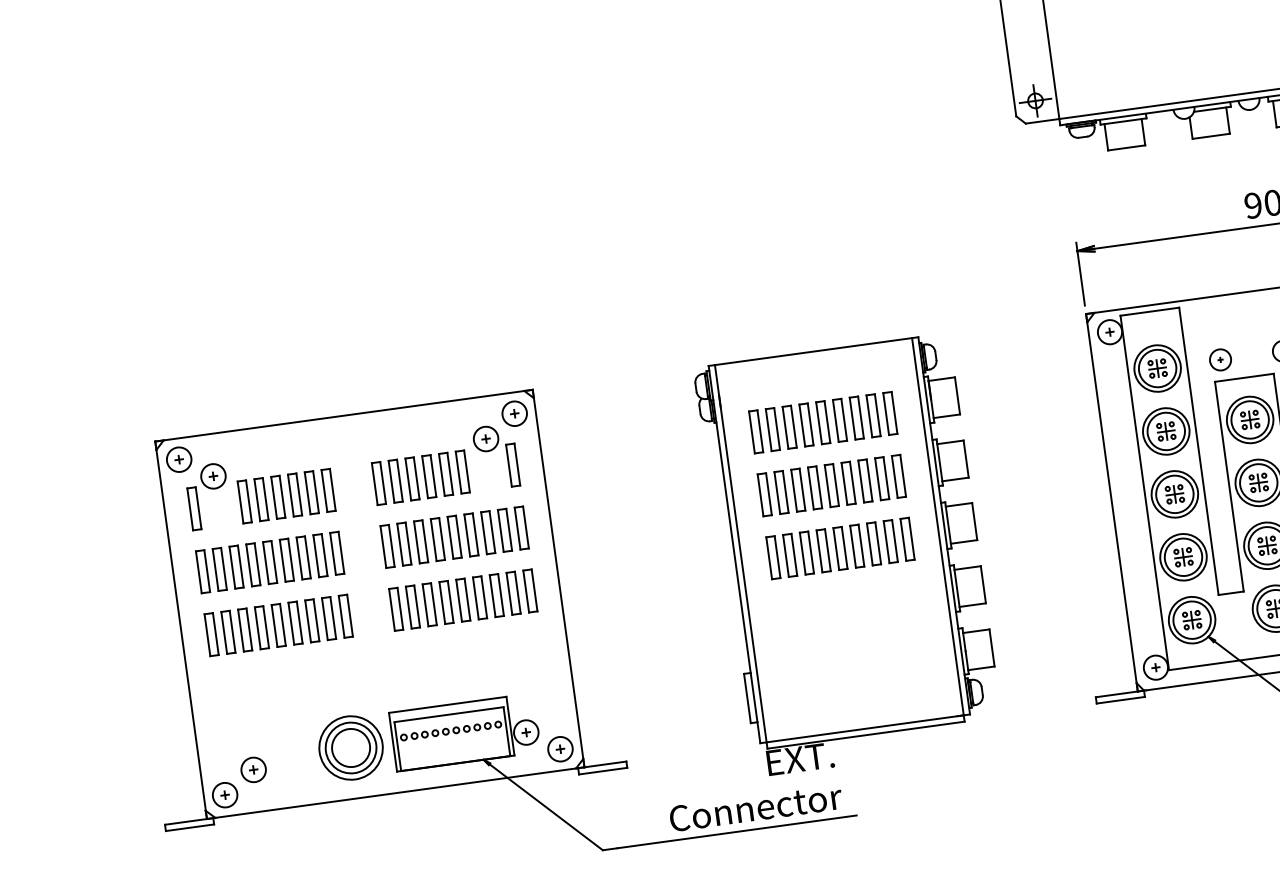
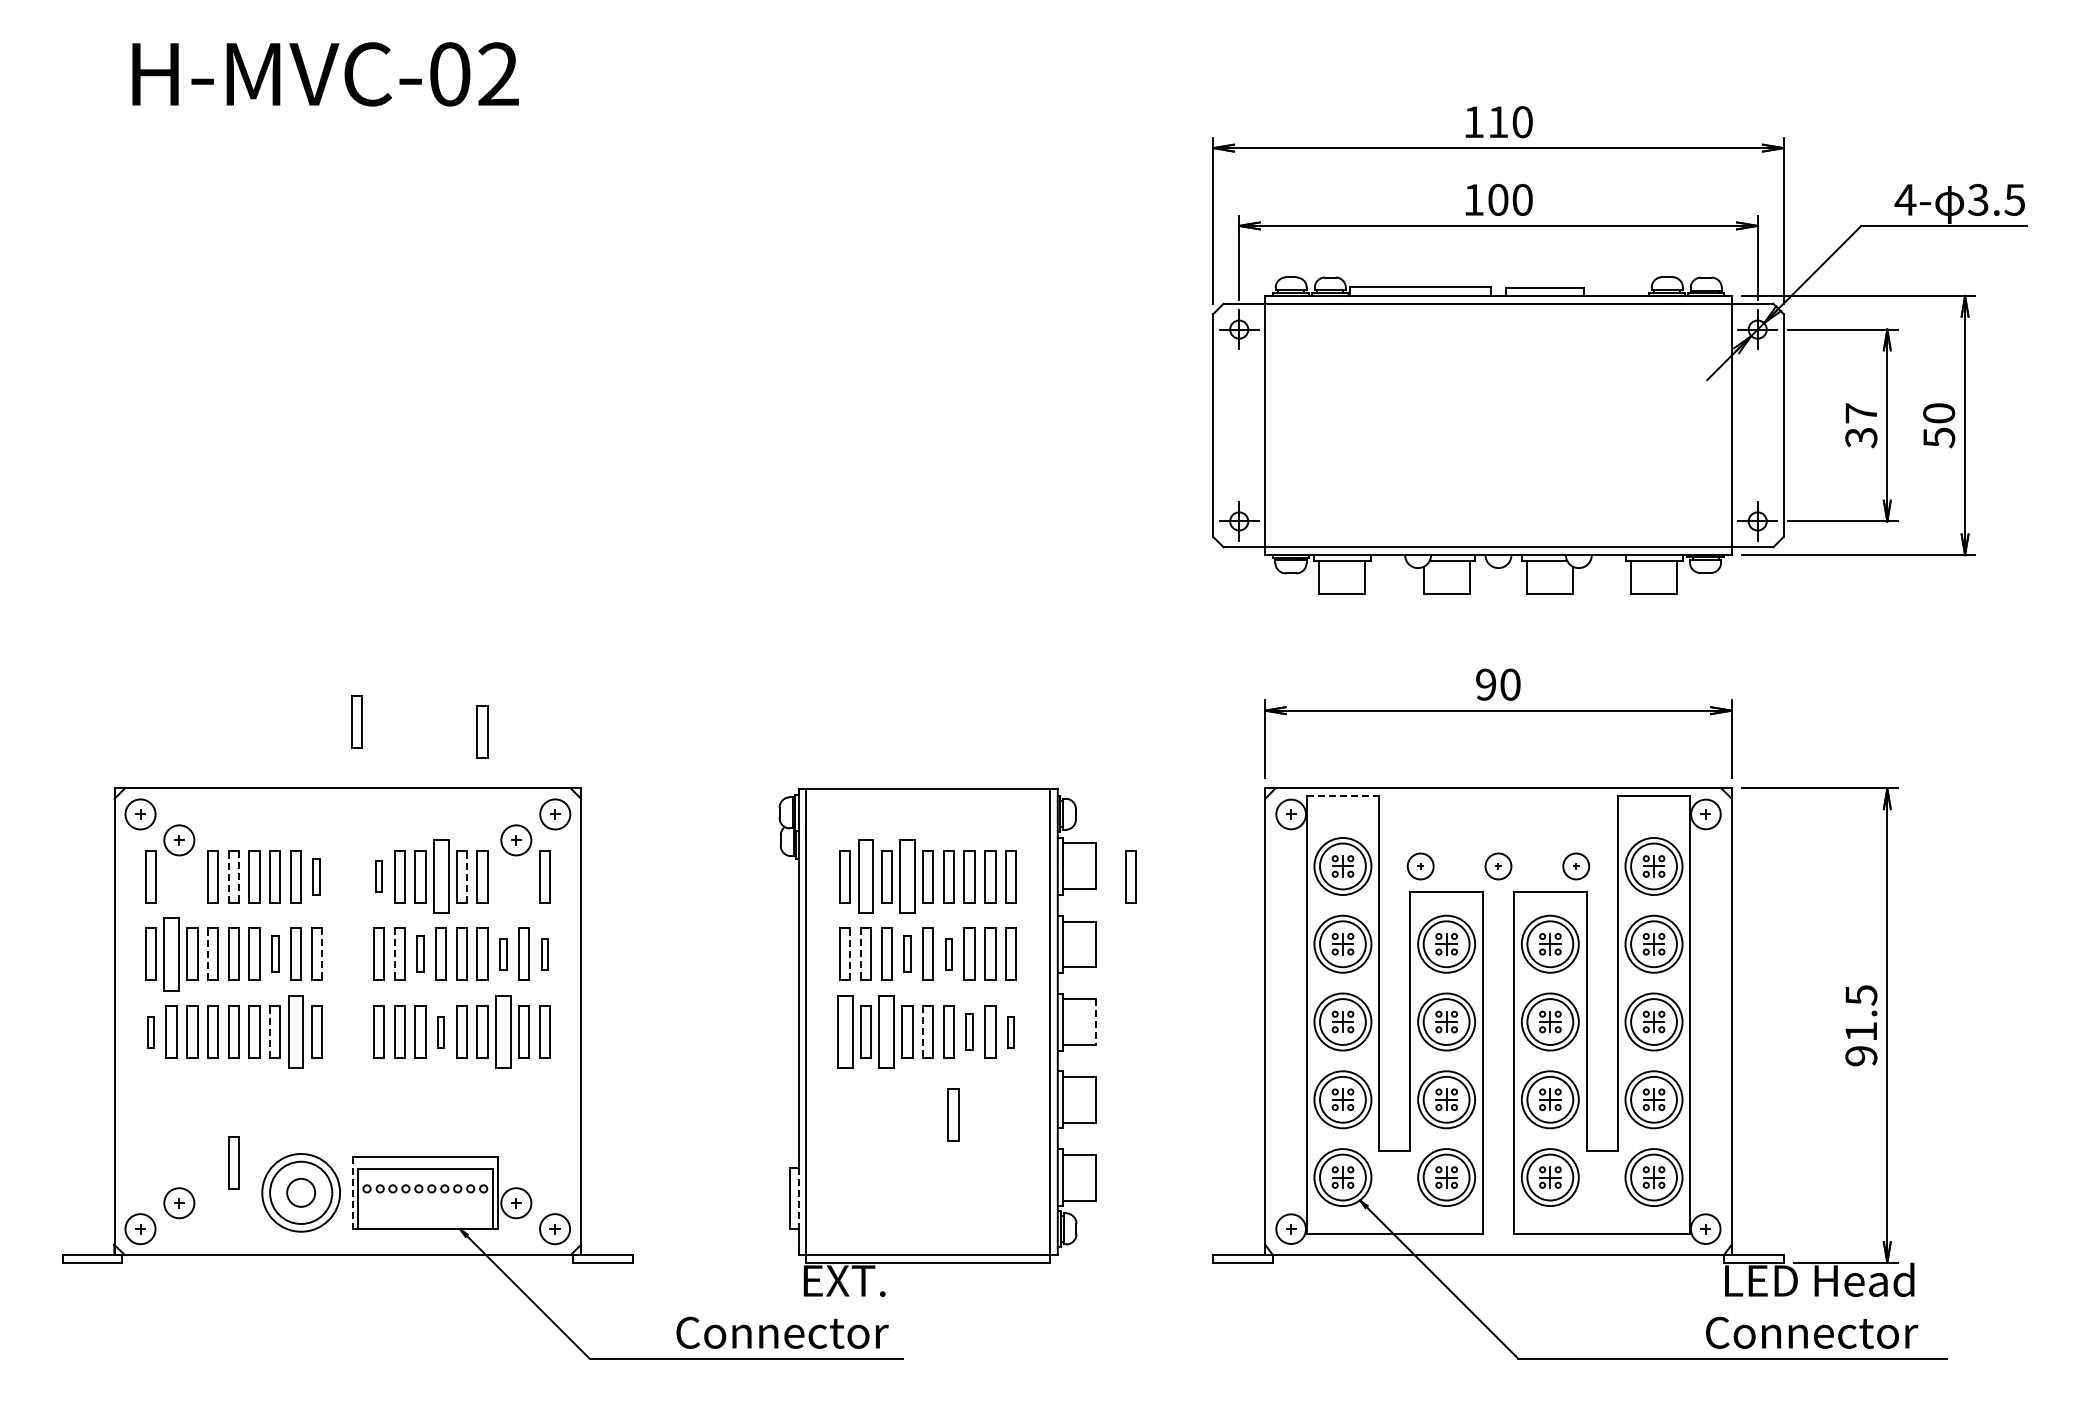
line: (1150, 311) -> (1343, 796), solid -> dashed
part: (446, 354) -> (482, 731), added
part: (343, 360) -> (356, 721), added
part: (986, 400) -> (1130, 876), added
part: (806, 424) -> (907, 876), size x1.4
part: (772, 429) -> (865, 876), size x1.4
line: (450, 473) -> (467, 876), solid -> dashed
part: (428, 476) -> (440, 876), size x1.4
part: (848, 482) -> (948, 953), size x0.6
part: (378, 483) -> (378, 876), size x0.6
part: (815, 487) -> (907, 953), size x0.7
part: (328, 490) -> (316, 876), size x0.7
line: (777, 493) -> (860, 954), solid -> dashed
line: (769, 494) -> (850, 954), solid -> dashed
line: (265, 499) -> (238, 876), solid -> dashed
line: (257, 500) -> (228, 876), solid -> dashed
line: (974, 521) -> (1095, 1021), solid -> dashed
part: (521, 527) -> (544, 953), size x0.6
part: (488, 531) -> (503, 953), size x0.6
part: (907, 538) -> (1010, 1031), size x0.6
part: (421, 541) -> (420, 953), size x0.7
part: (873, 543) -> (969, 1031), size x0.7
line: (400, 544) -> (394, 954), solid -> dashed
line: (836, 549) -> (923, 1032), solid -> dashed
line: (341, 552) -> (321, 954), solid -> dashed
part: (806, 552) -> (886, 1031), size x1.4
part: (302, 557) -> (274, 953), size x0.7
part: (772, 557) -> (844, 1031), size x1.4
line: (248, 565) -> (207, 954), solid -> dashed
part: (219, 568) -> (171, 953), size x1.4
part: (496, 595) -> (503, 1031), size x1.4
part: (445, 602) -> (440, 1031), size x0.6
part: (870, 612) -> (953, 1114), added
part: (328, 618) -> (295, 1031), size x1.4
line: (308, 621) -> (270, 1032), solid -> dashed
part: (211, 634) -> (150, 1031), size x0.6
line: (754, 698) -> (798, 1199), solid -> dashed
part: (292, 730) -> (233, 1162), added
line: (393, 742) -> (353, 1193), solid -> dashed
circle: (350, 747) -> (300, 1192), size x0.6

